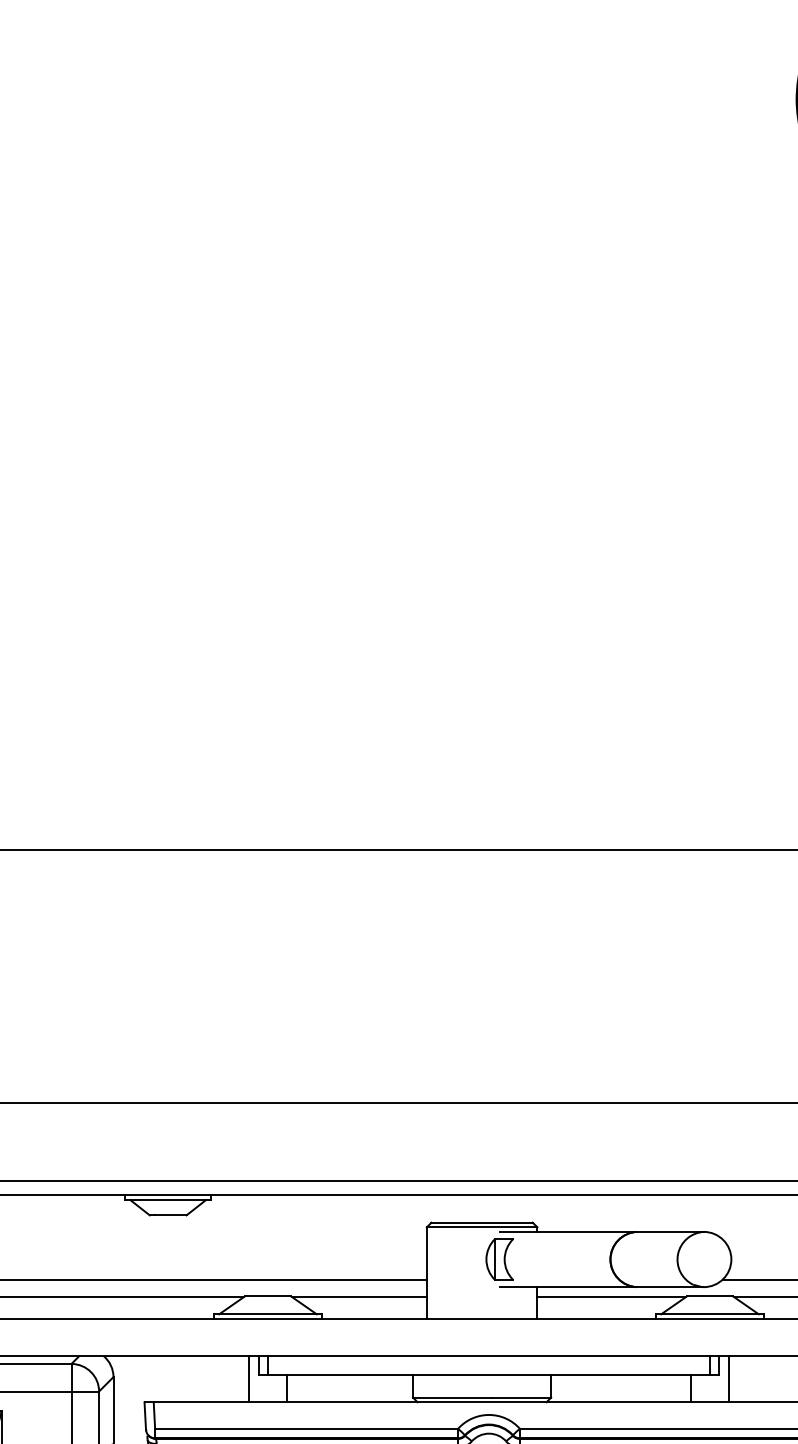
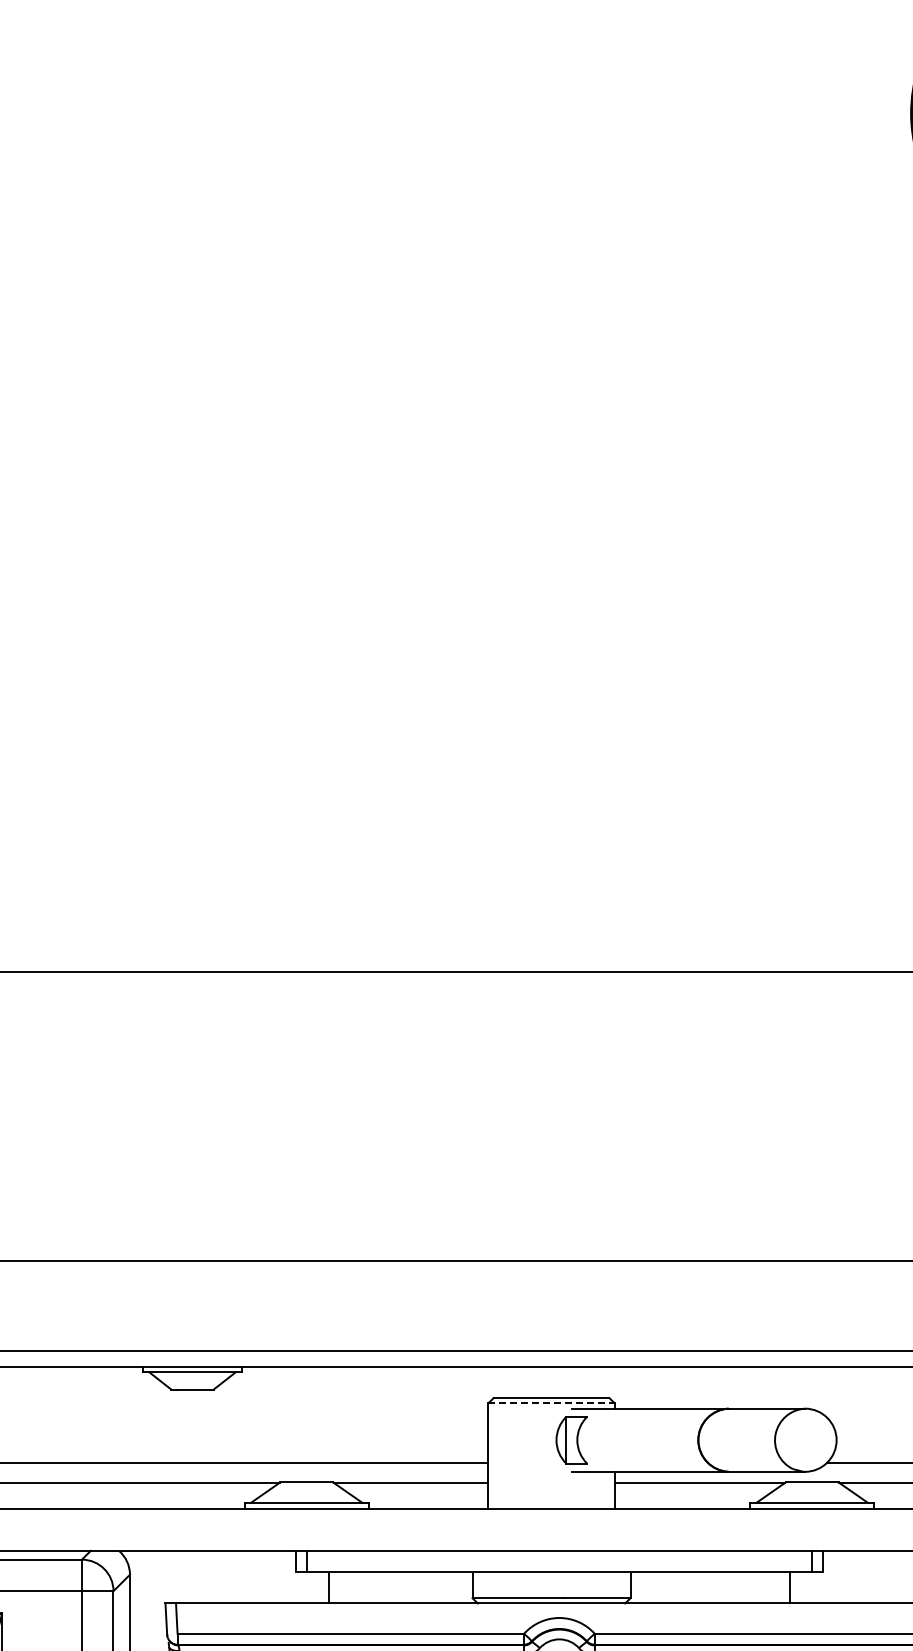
line: (482, 1227) -> (552, 1403), solid -> dashed
line: (248, 1378) -> (284, 1576), removed
line: (729, 1378) -> (834, 1576), removed

